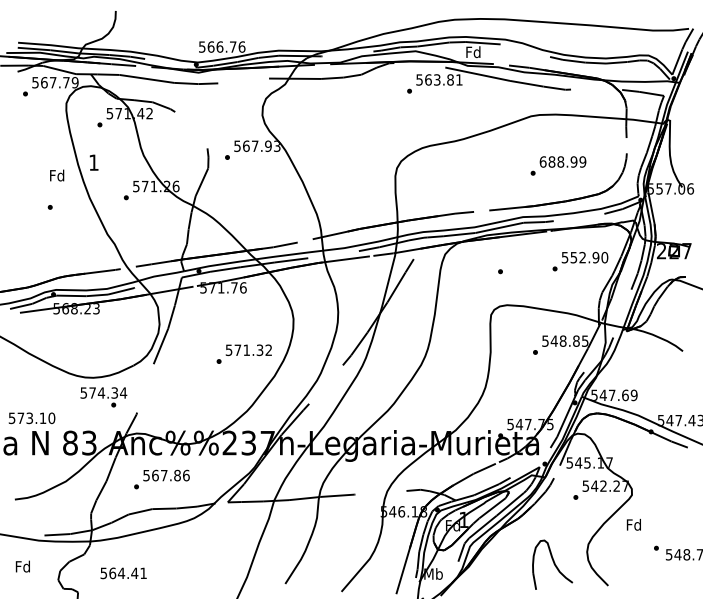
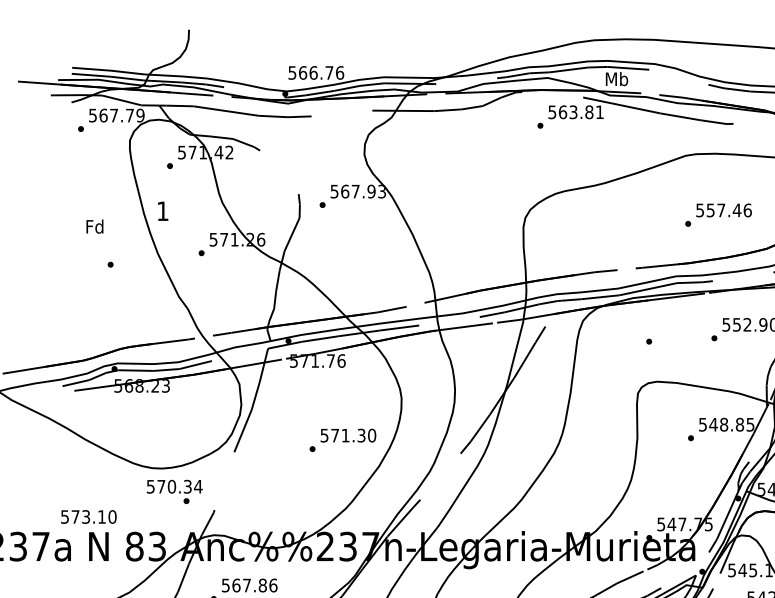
text: (473, 52) -> (616, 79), Fd -> Mb
text: (562, 161) -> (723, 209), 688.99 -> 557.46
text: (57, 175) -> (95, 226), moved
text: (268, 349) -> (371, 434), 571.32 -> 571.30
text: (101, 392) -> (171, 486), 574.34 -> 570.34

